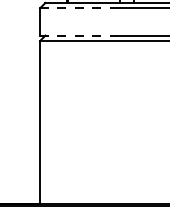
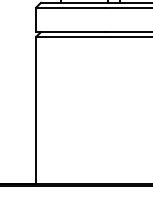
line: (78, 8) -> (70, 7), dashed -> solid
line: (78, 35) -> (70, 32), dashed -> solid

